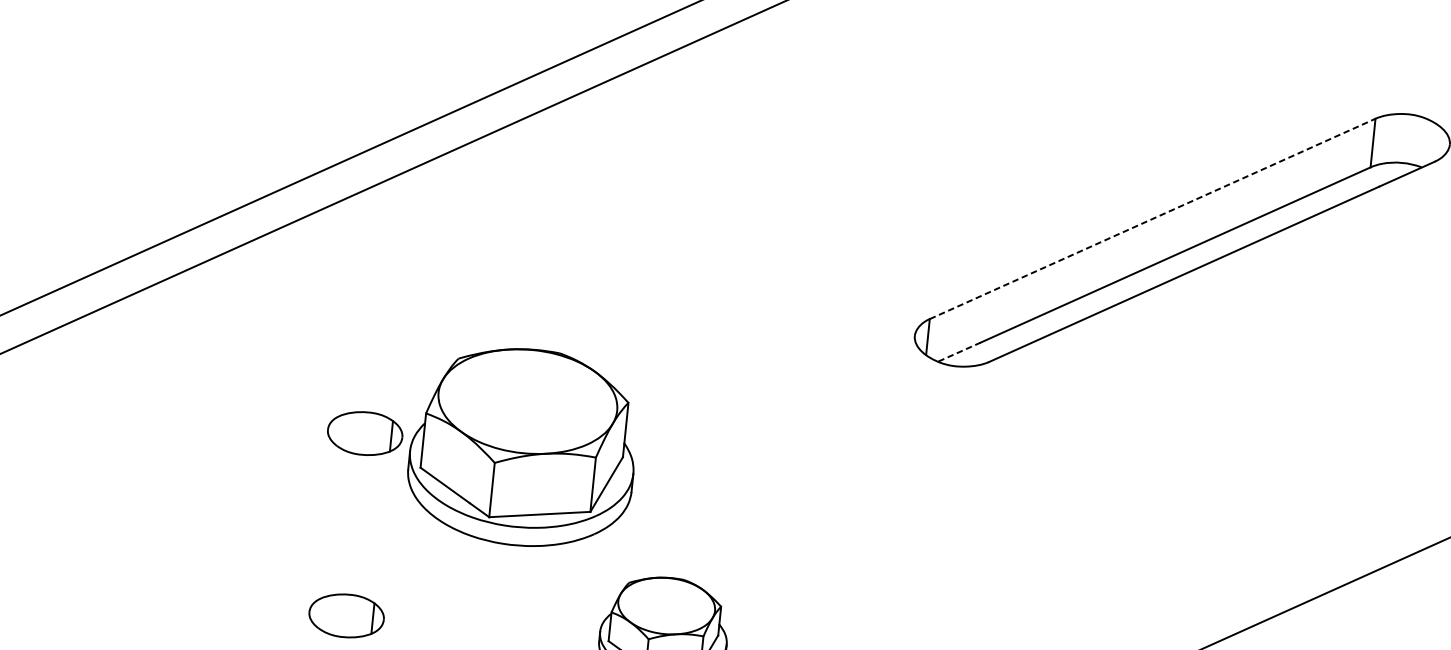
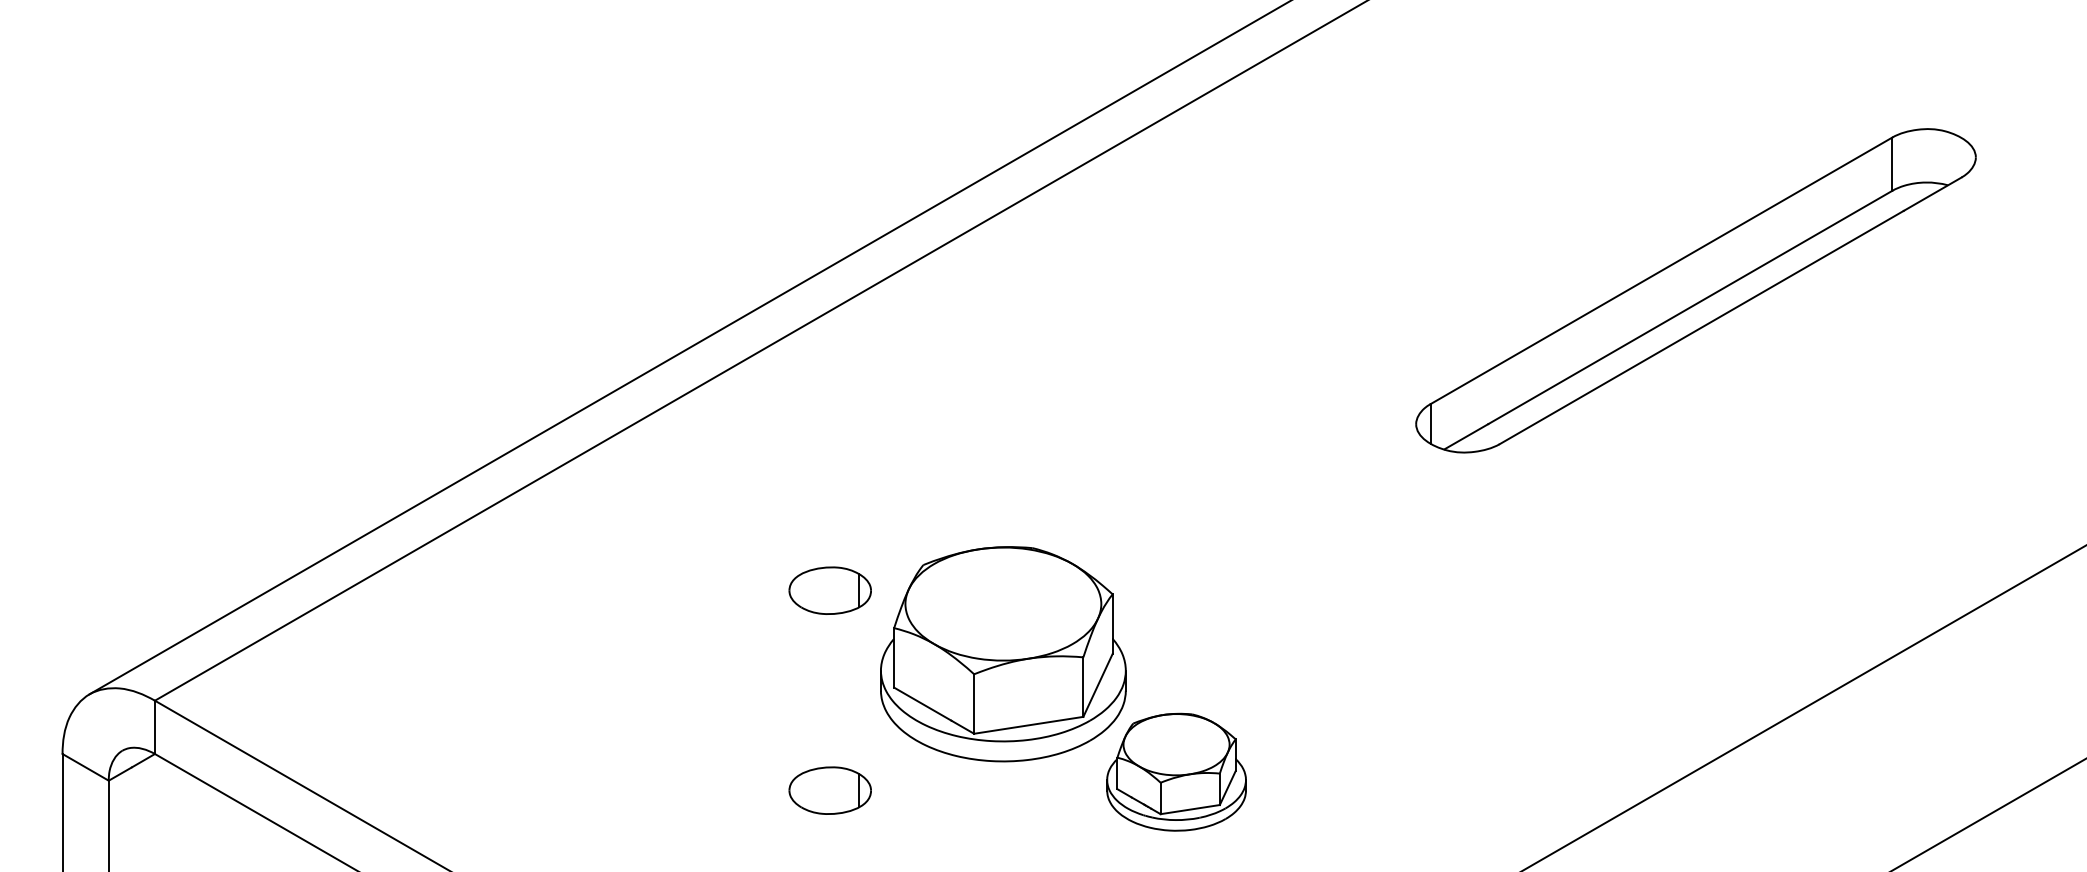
line: (1152, 218) -> (1661, 270), dashed -> solid
line: (959, 351) -> (1466, 436), dashed -> solid
part: (523, 447) -> (1003, 654), moved

